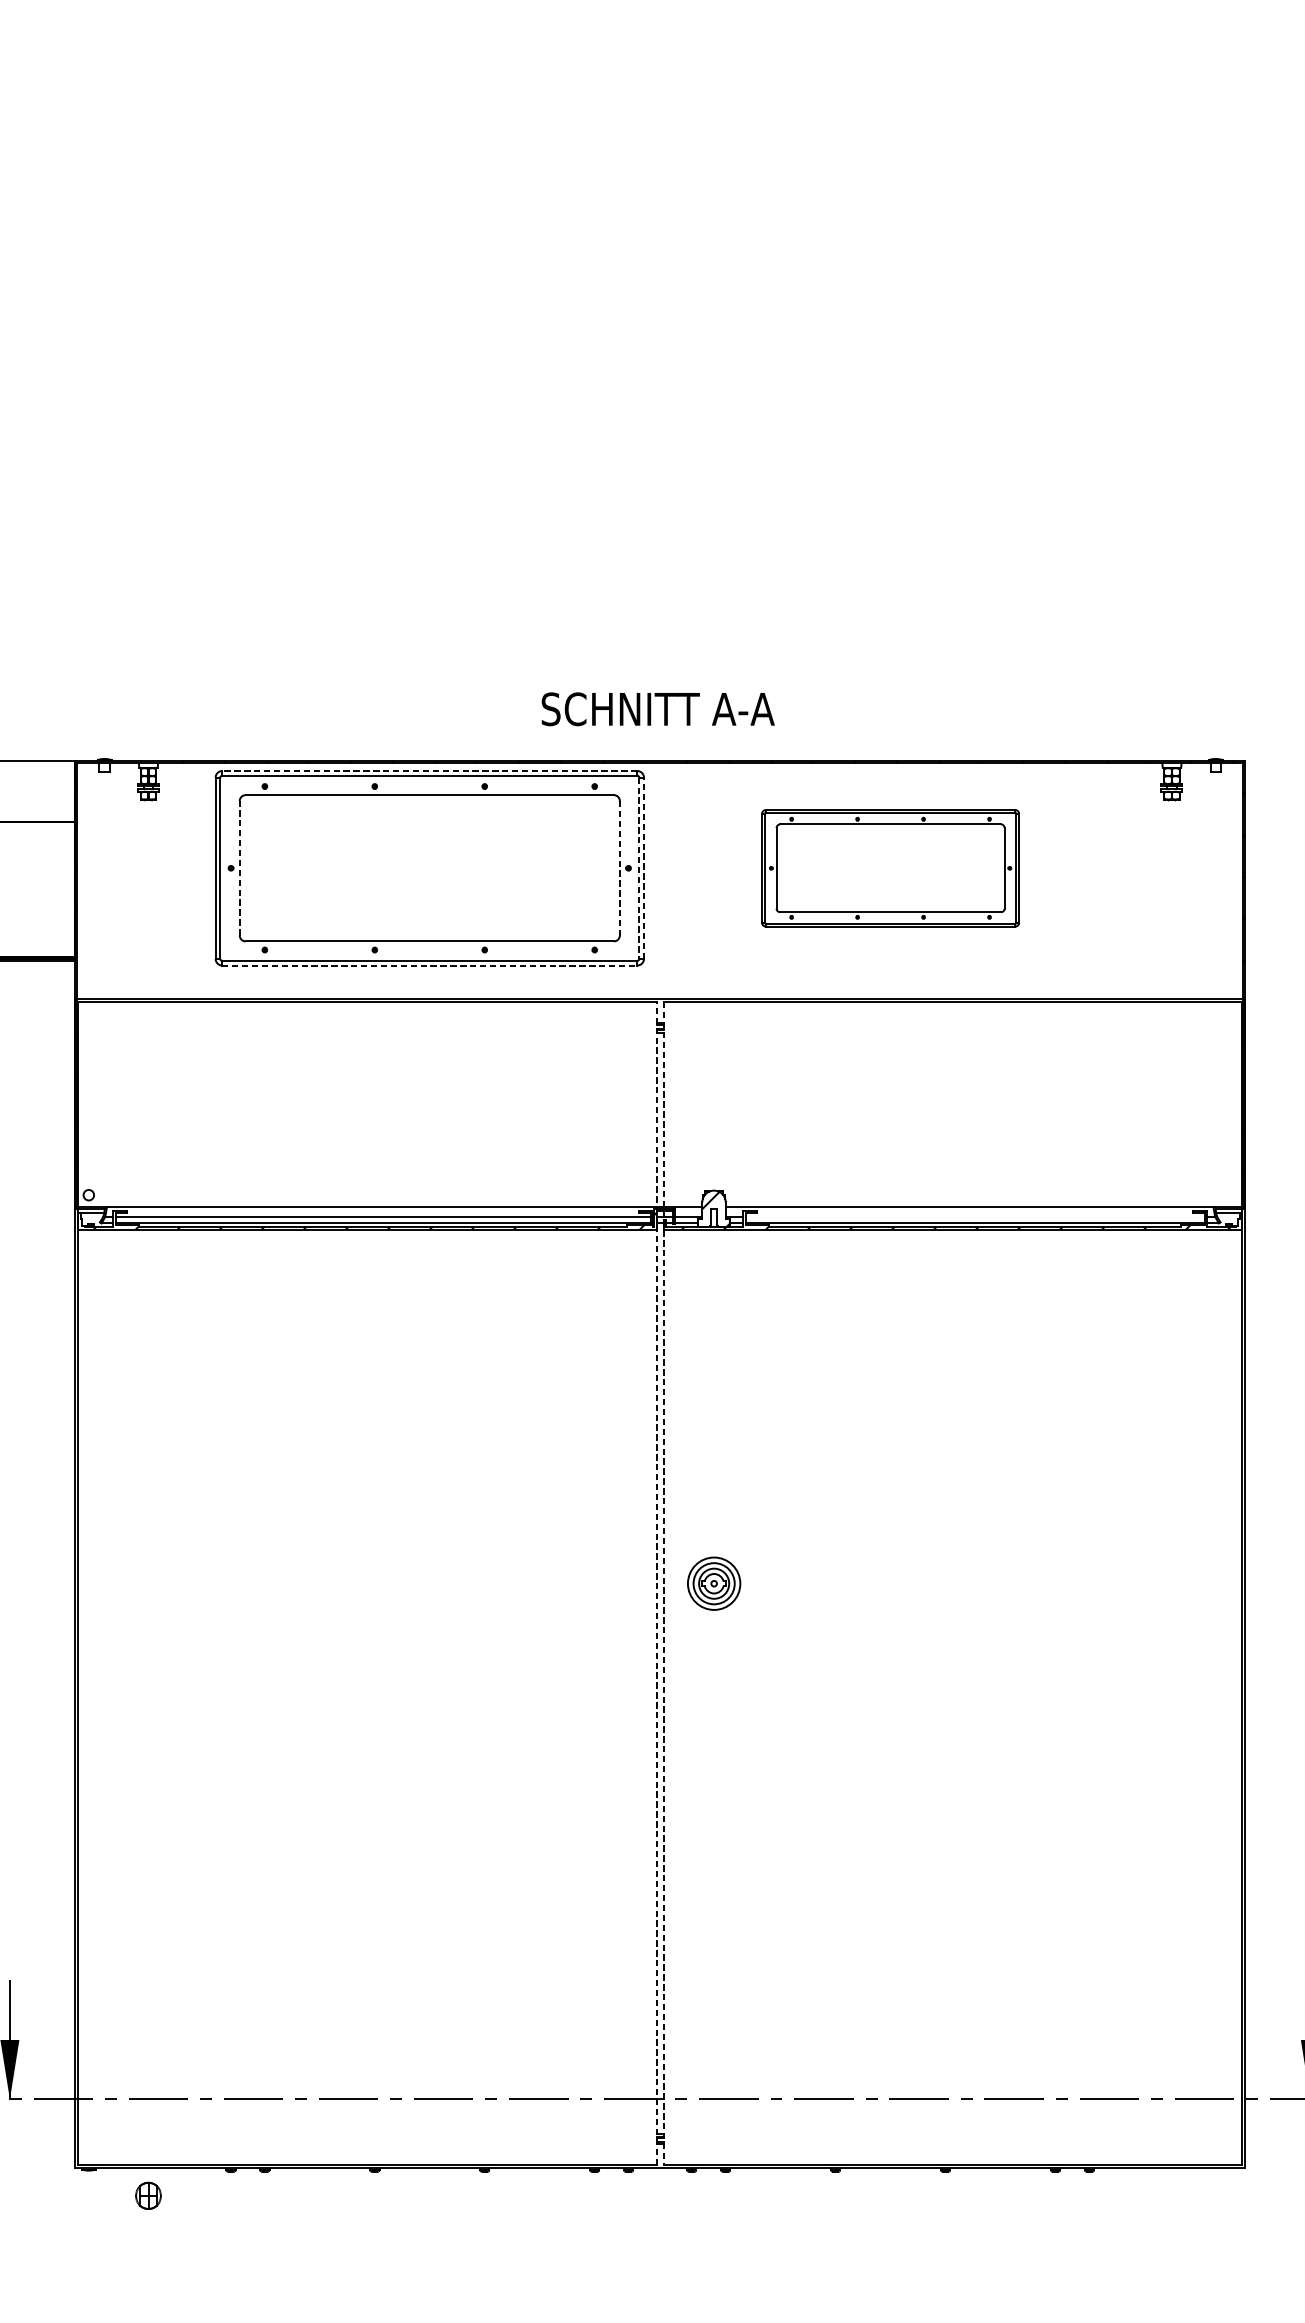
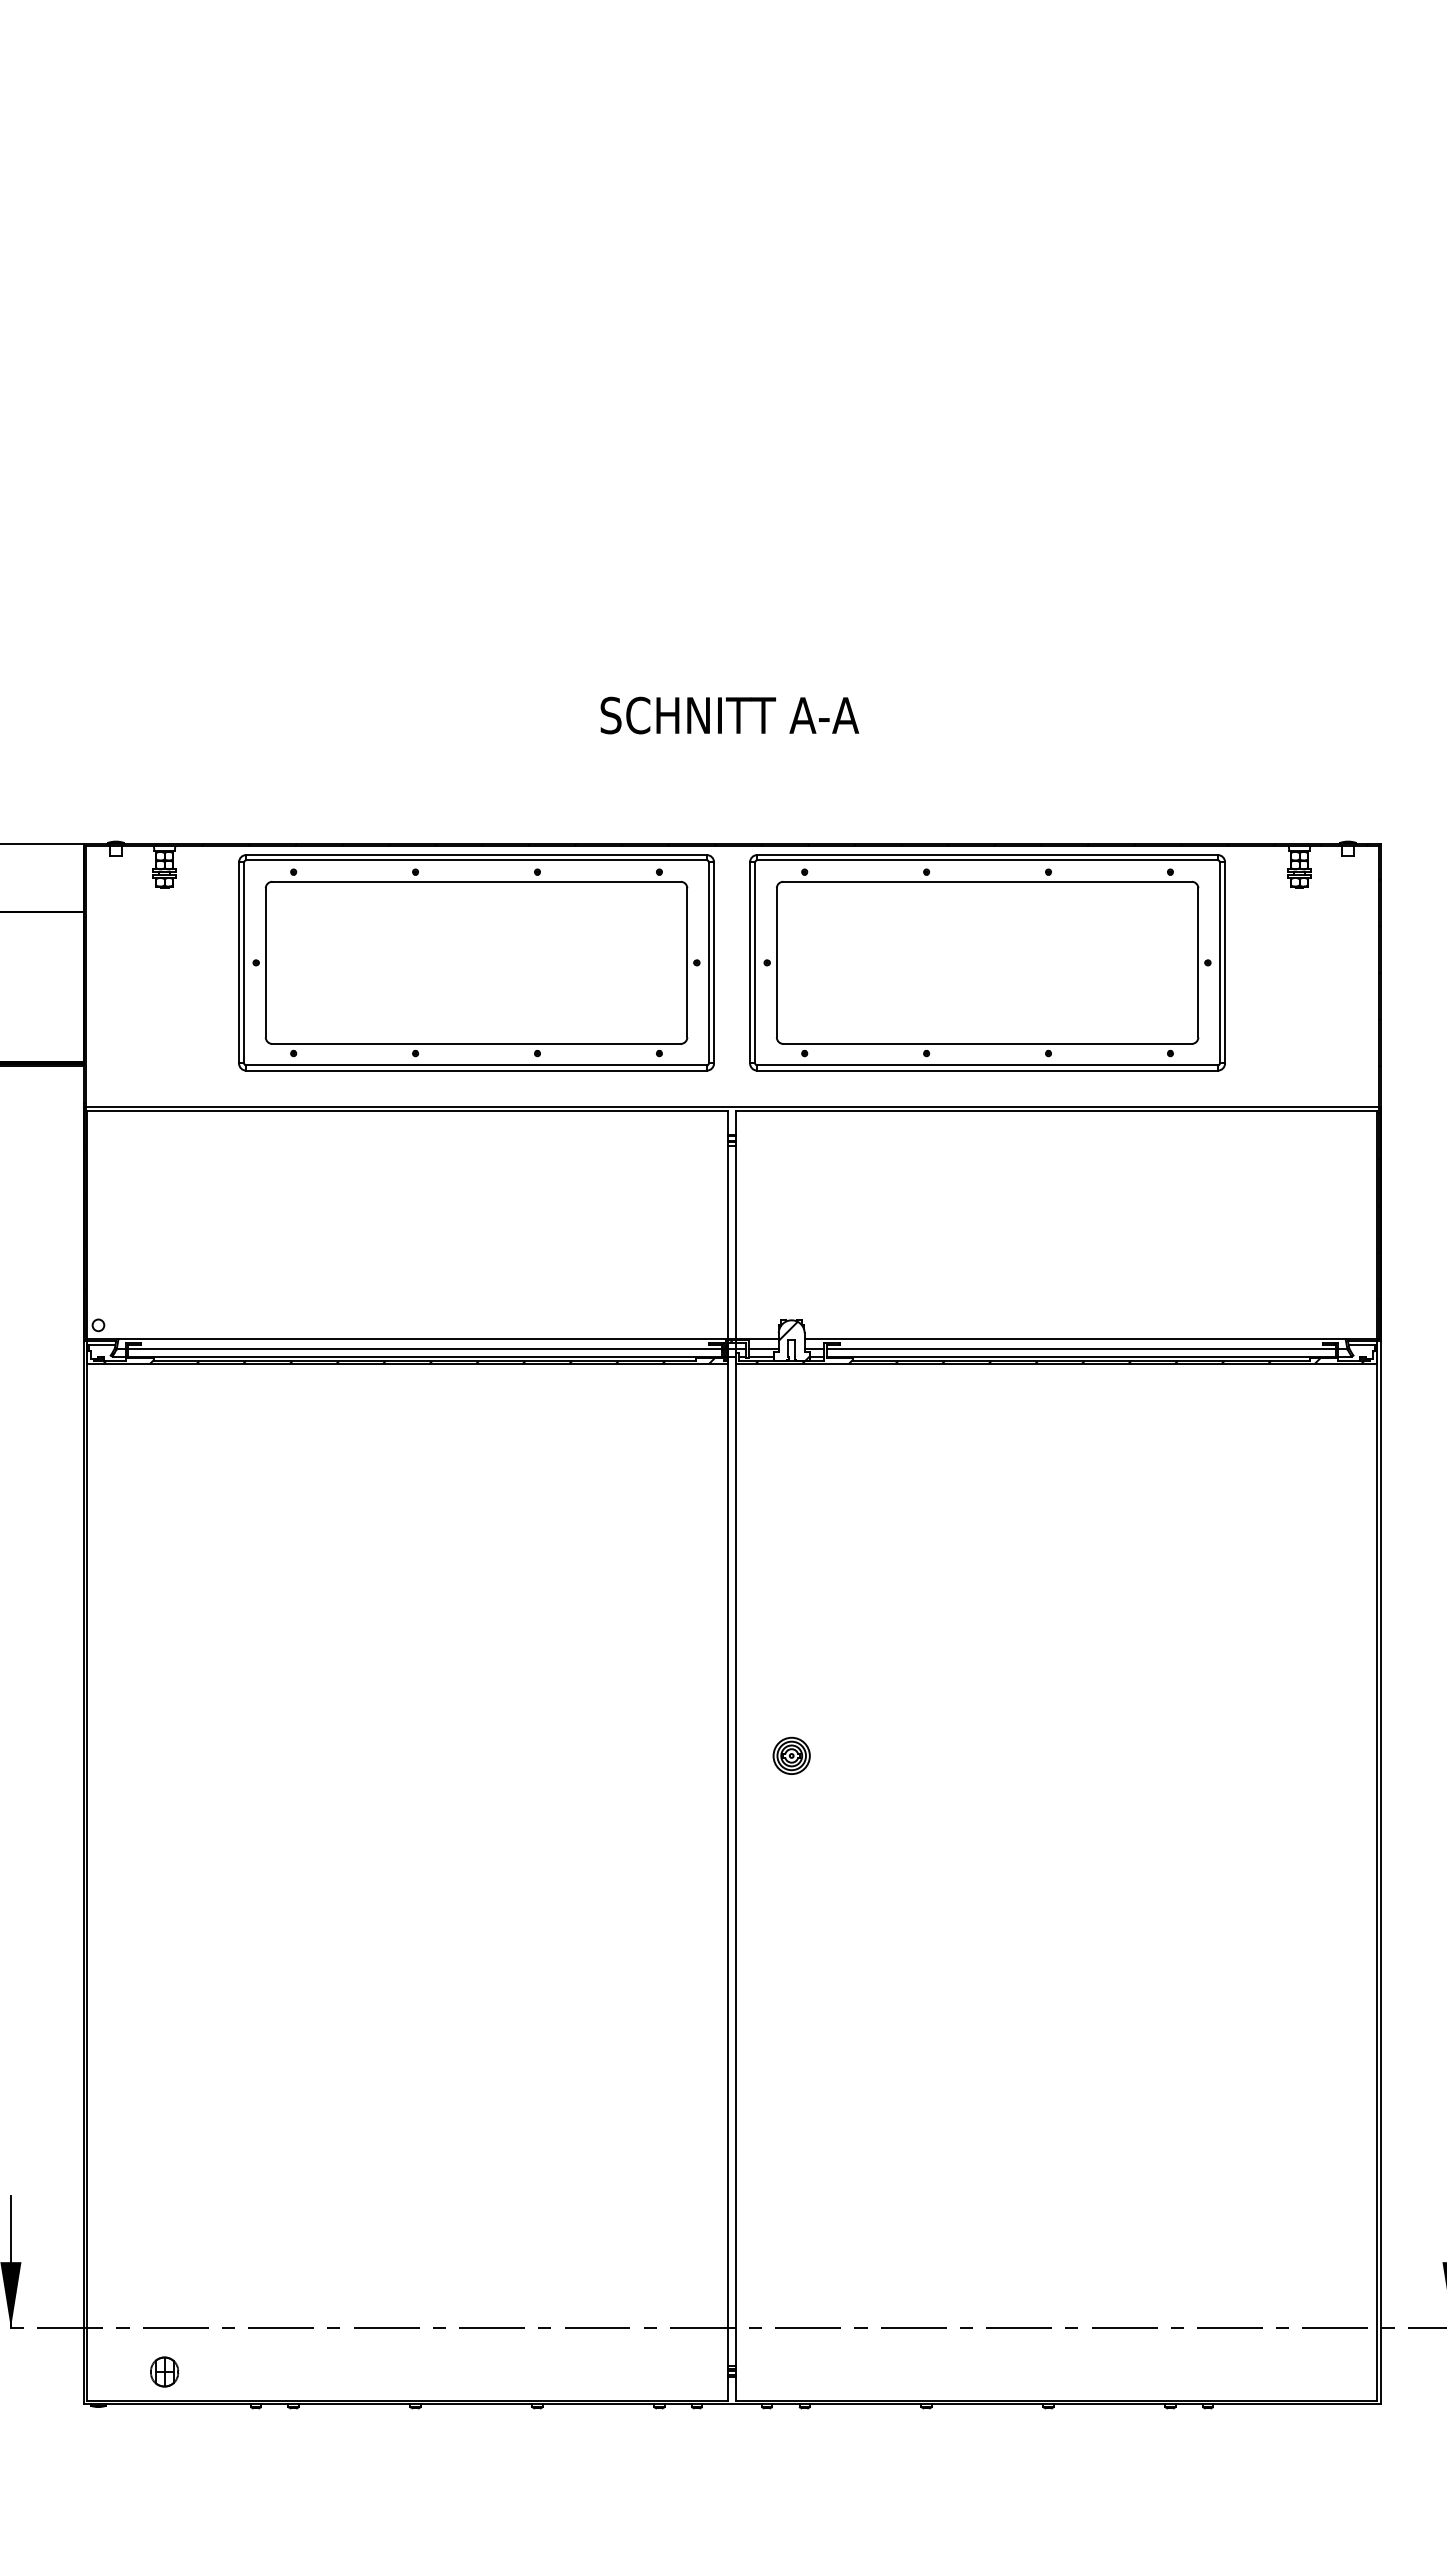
text: (657, 709) -> (729, 715), moved
line: (429, 771) -> (476, 855), dashed -> solid
line: (239, 867) -> (265, 962), dashed -> solid
line: (620, 867) -> (687, 962), dashed -> solid
line: (638, 867) -> (708, 962), dashed -> solid
line: (644, 867) -> (714, 962), dashed -> solid
part: (890, 867) -> (987, 962), size x1.67
line: (430, 965) -> (477, 1070), dashed -> solid
line: (974, 1216) -> (1080, 1349), added
line: (657, 1583) -> (728, 1755), dashed -> solid
line: (663, 1583) -> (735, 1755), dashed -> solid
part: (713, 1583) -> (791, 1755), size x0.62
part: (148, 2195) -> (164, 2371), moved

